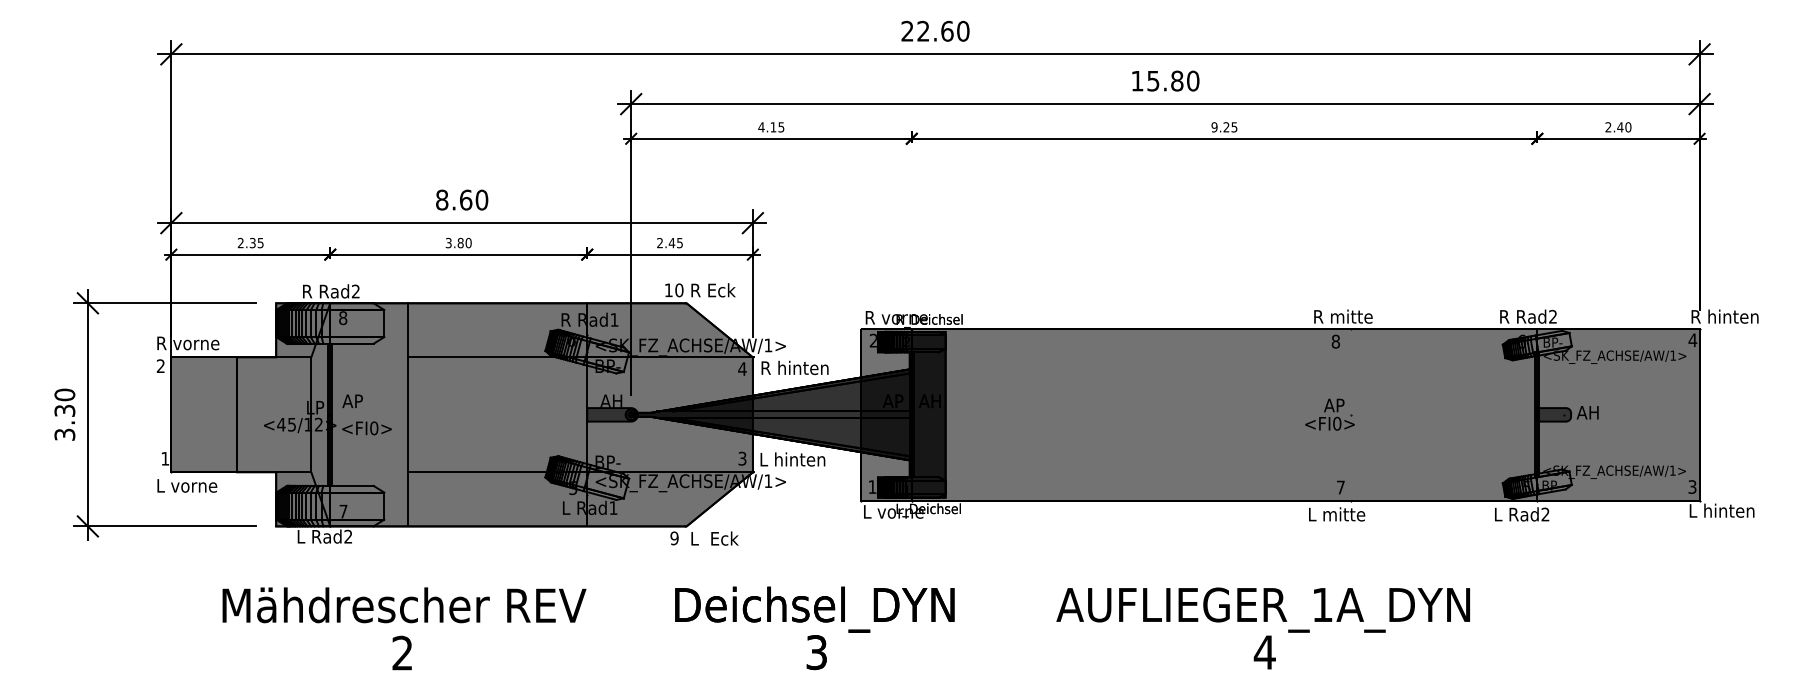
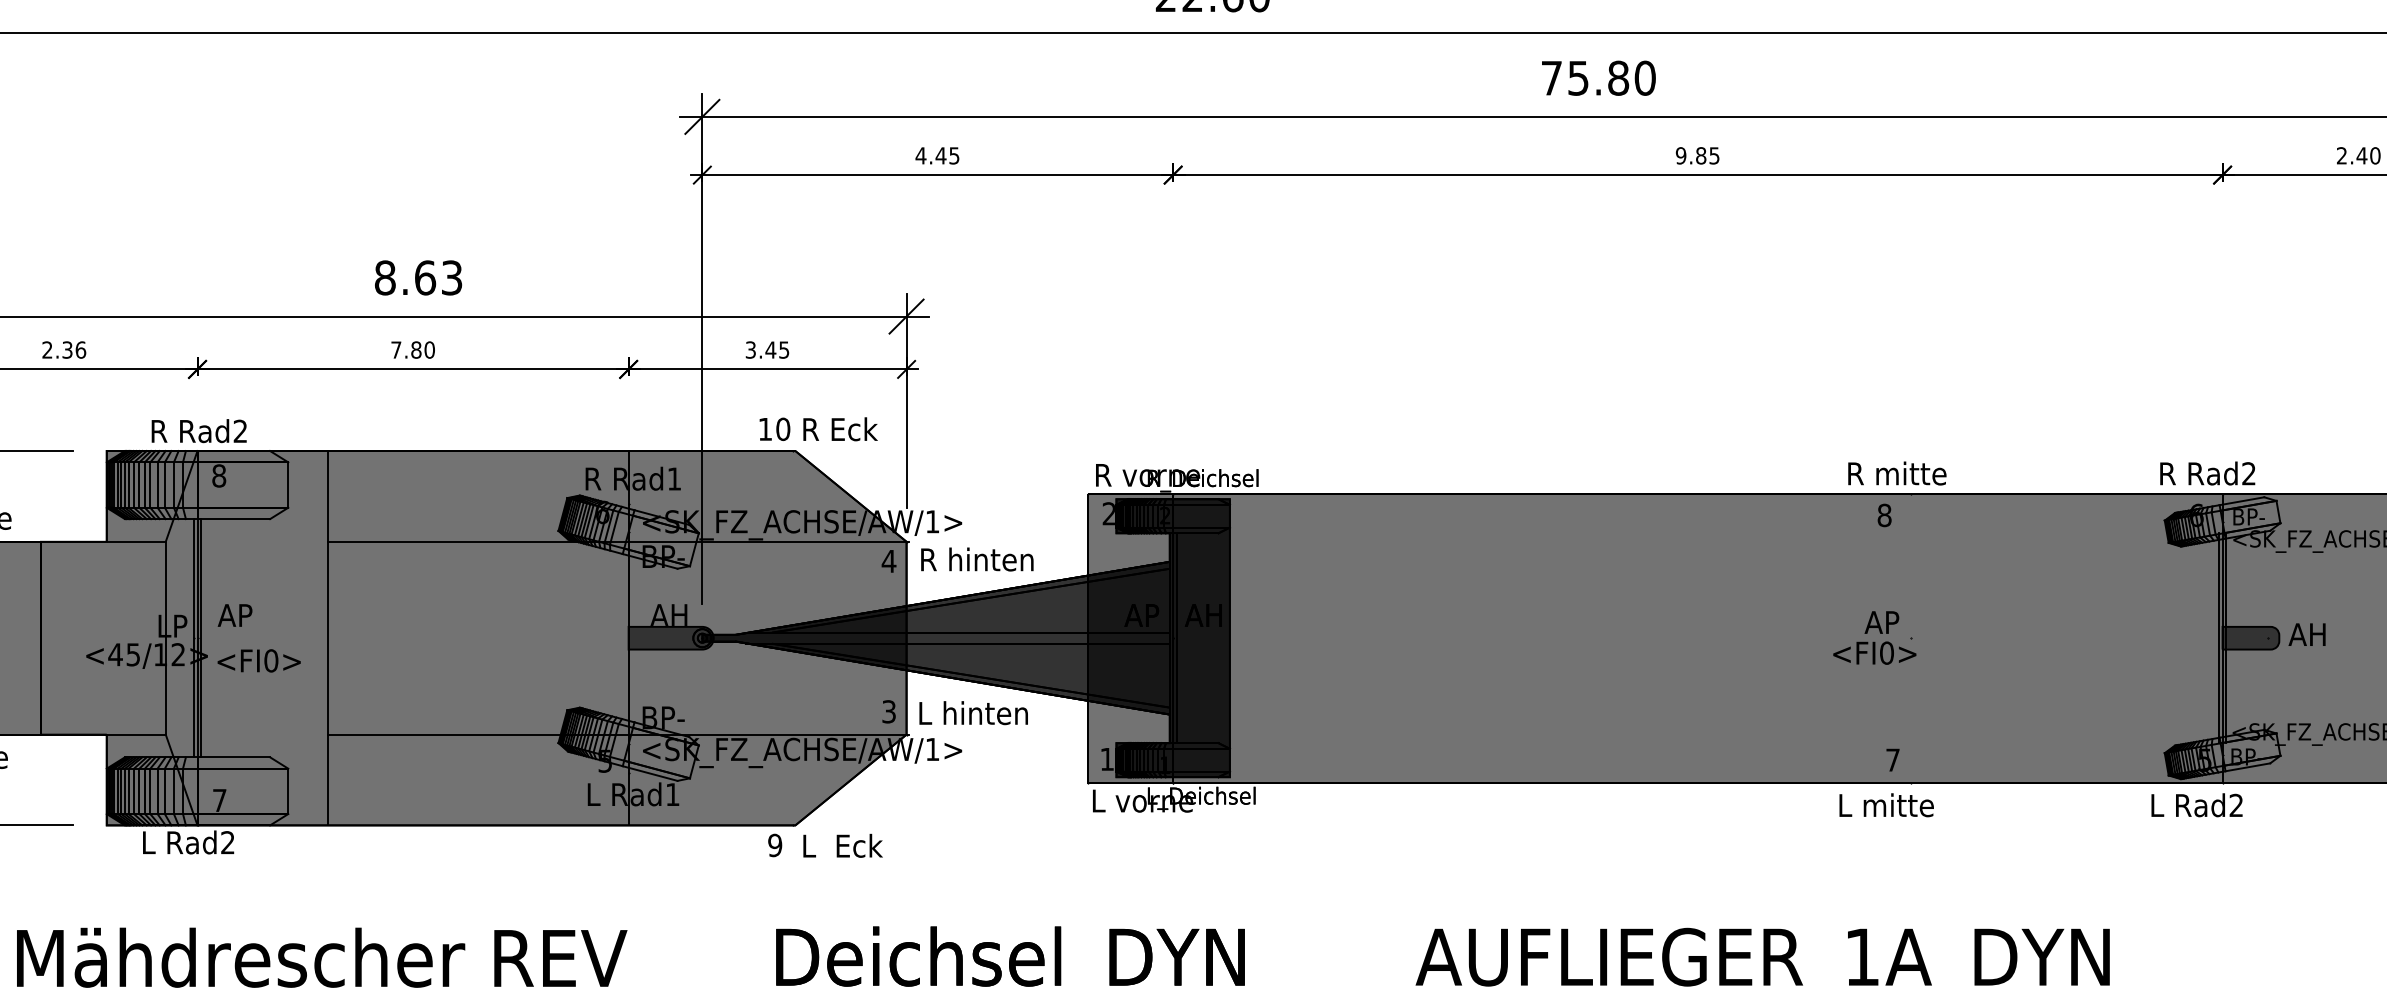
text: (1137, 81) -> (1551, 78), 15.80 -> 75.80
text: (773, 127) -> (941, 156), 4.15 -> 4.45
text: (1226, 127) -> (1701, 156), 9.25 -> 9.85
text: (481, 199) -> (451, 276), 8.60 -> 8.63
text: (260, 242) -> (80, 349), 2.35 -> 2.36
text: (448, 242) -> (395, 349), 3.80 -> 7.80
text: (659, 243) -> (749, 350), 2.45 -> 3.45

